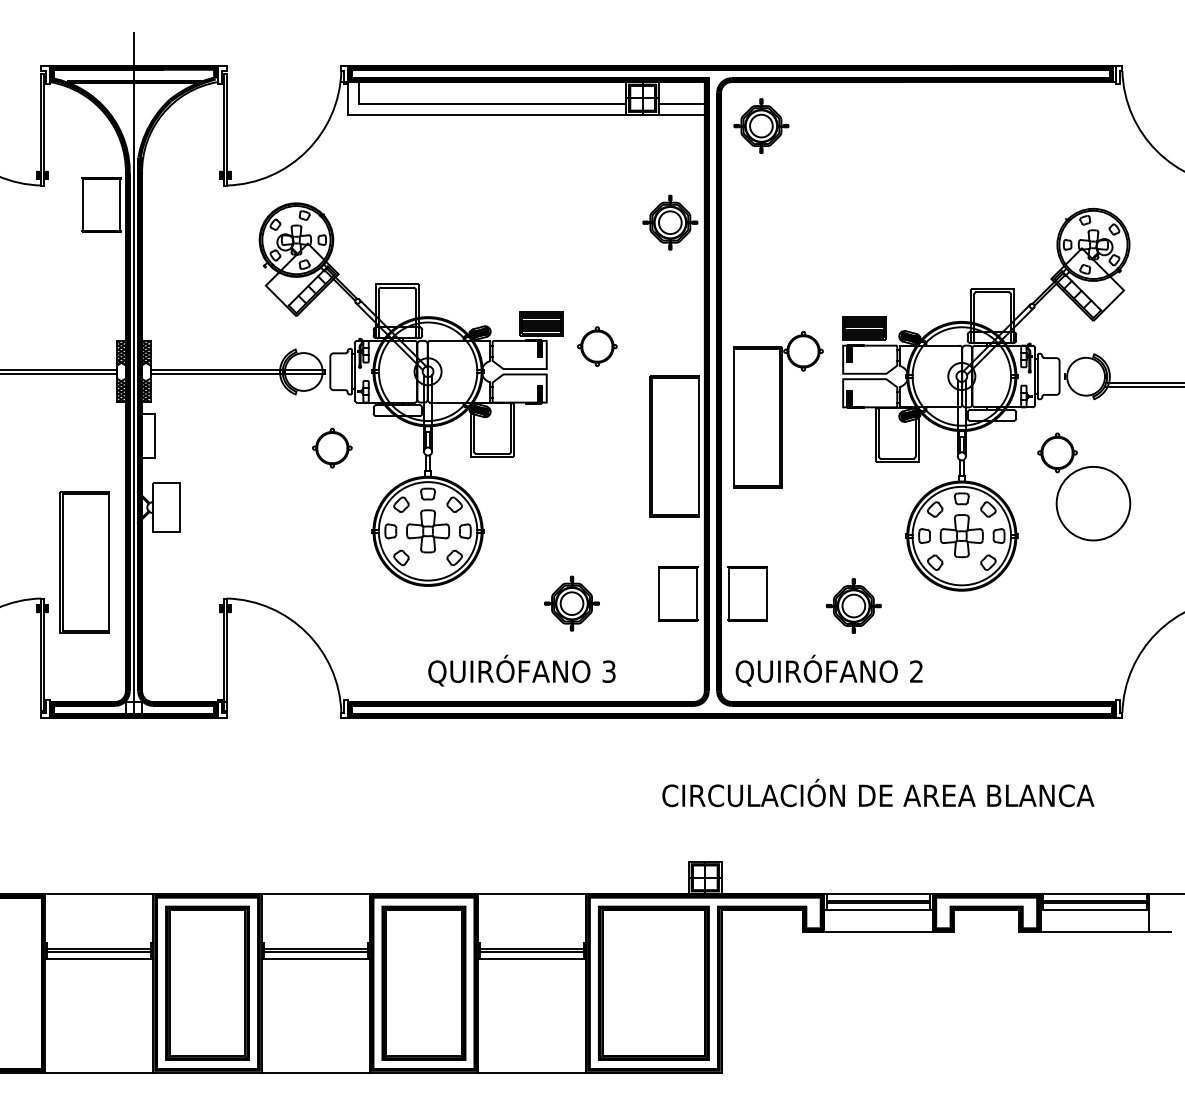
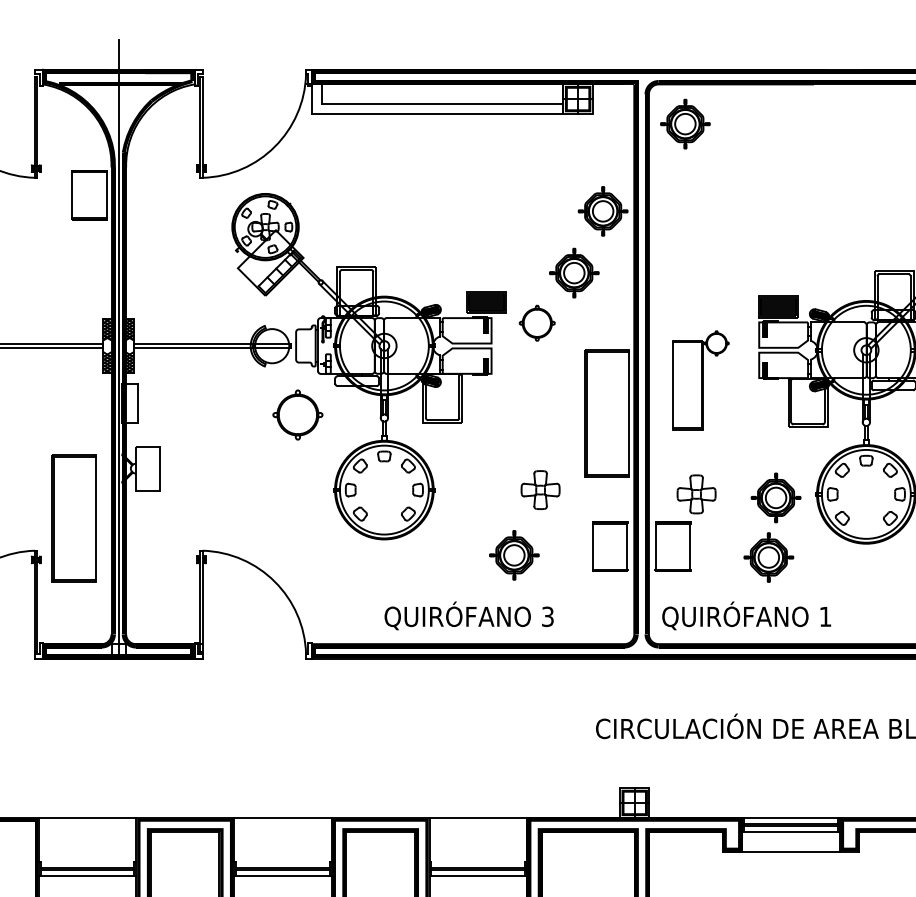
line: (681, 103) -> (613, 103), removed
line: (681, 114) -> (613, 113), removed
part: (638, 290) -> (574, 272), added
part: (778, 409) -> (700, 380), size x0.7
part: (332, 447) -> (298, 414), size x1.4
part: (427, 531) -> (540, 490), moved
part: (961, 536) -> (696, 494), moved
part: (861, 539) -> (775, 497), added
text: (916, 671) -> (825, 616), 2 -> 1

